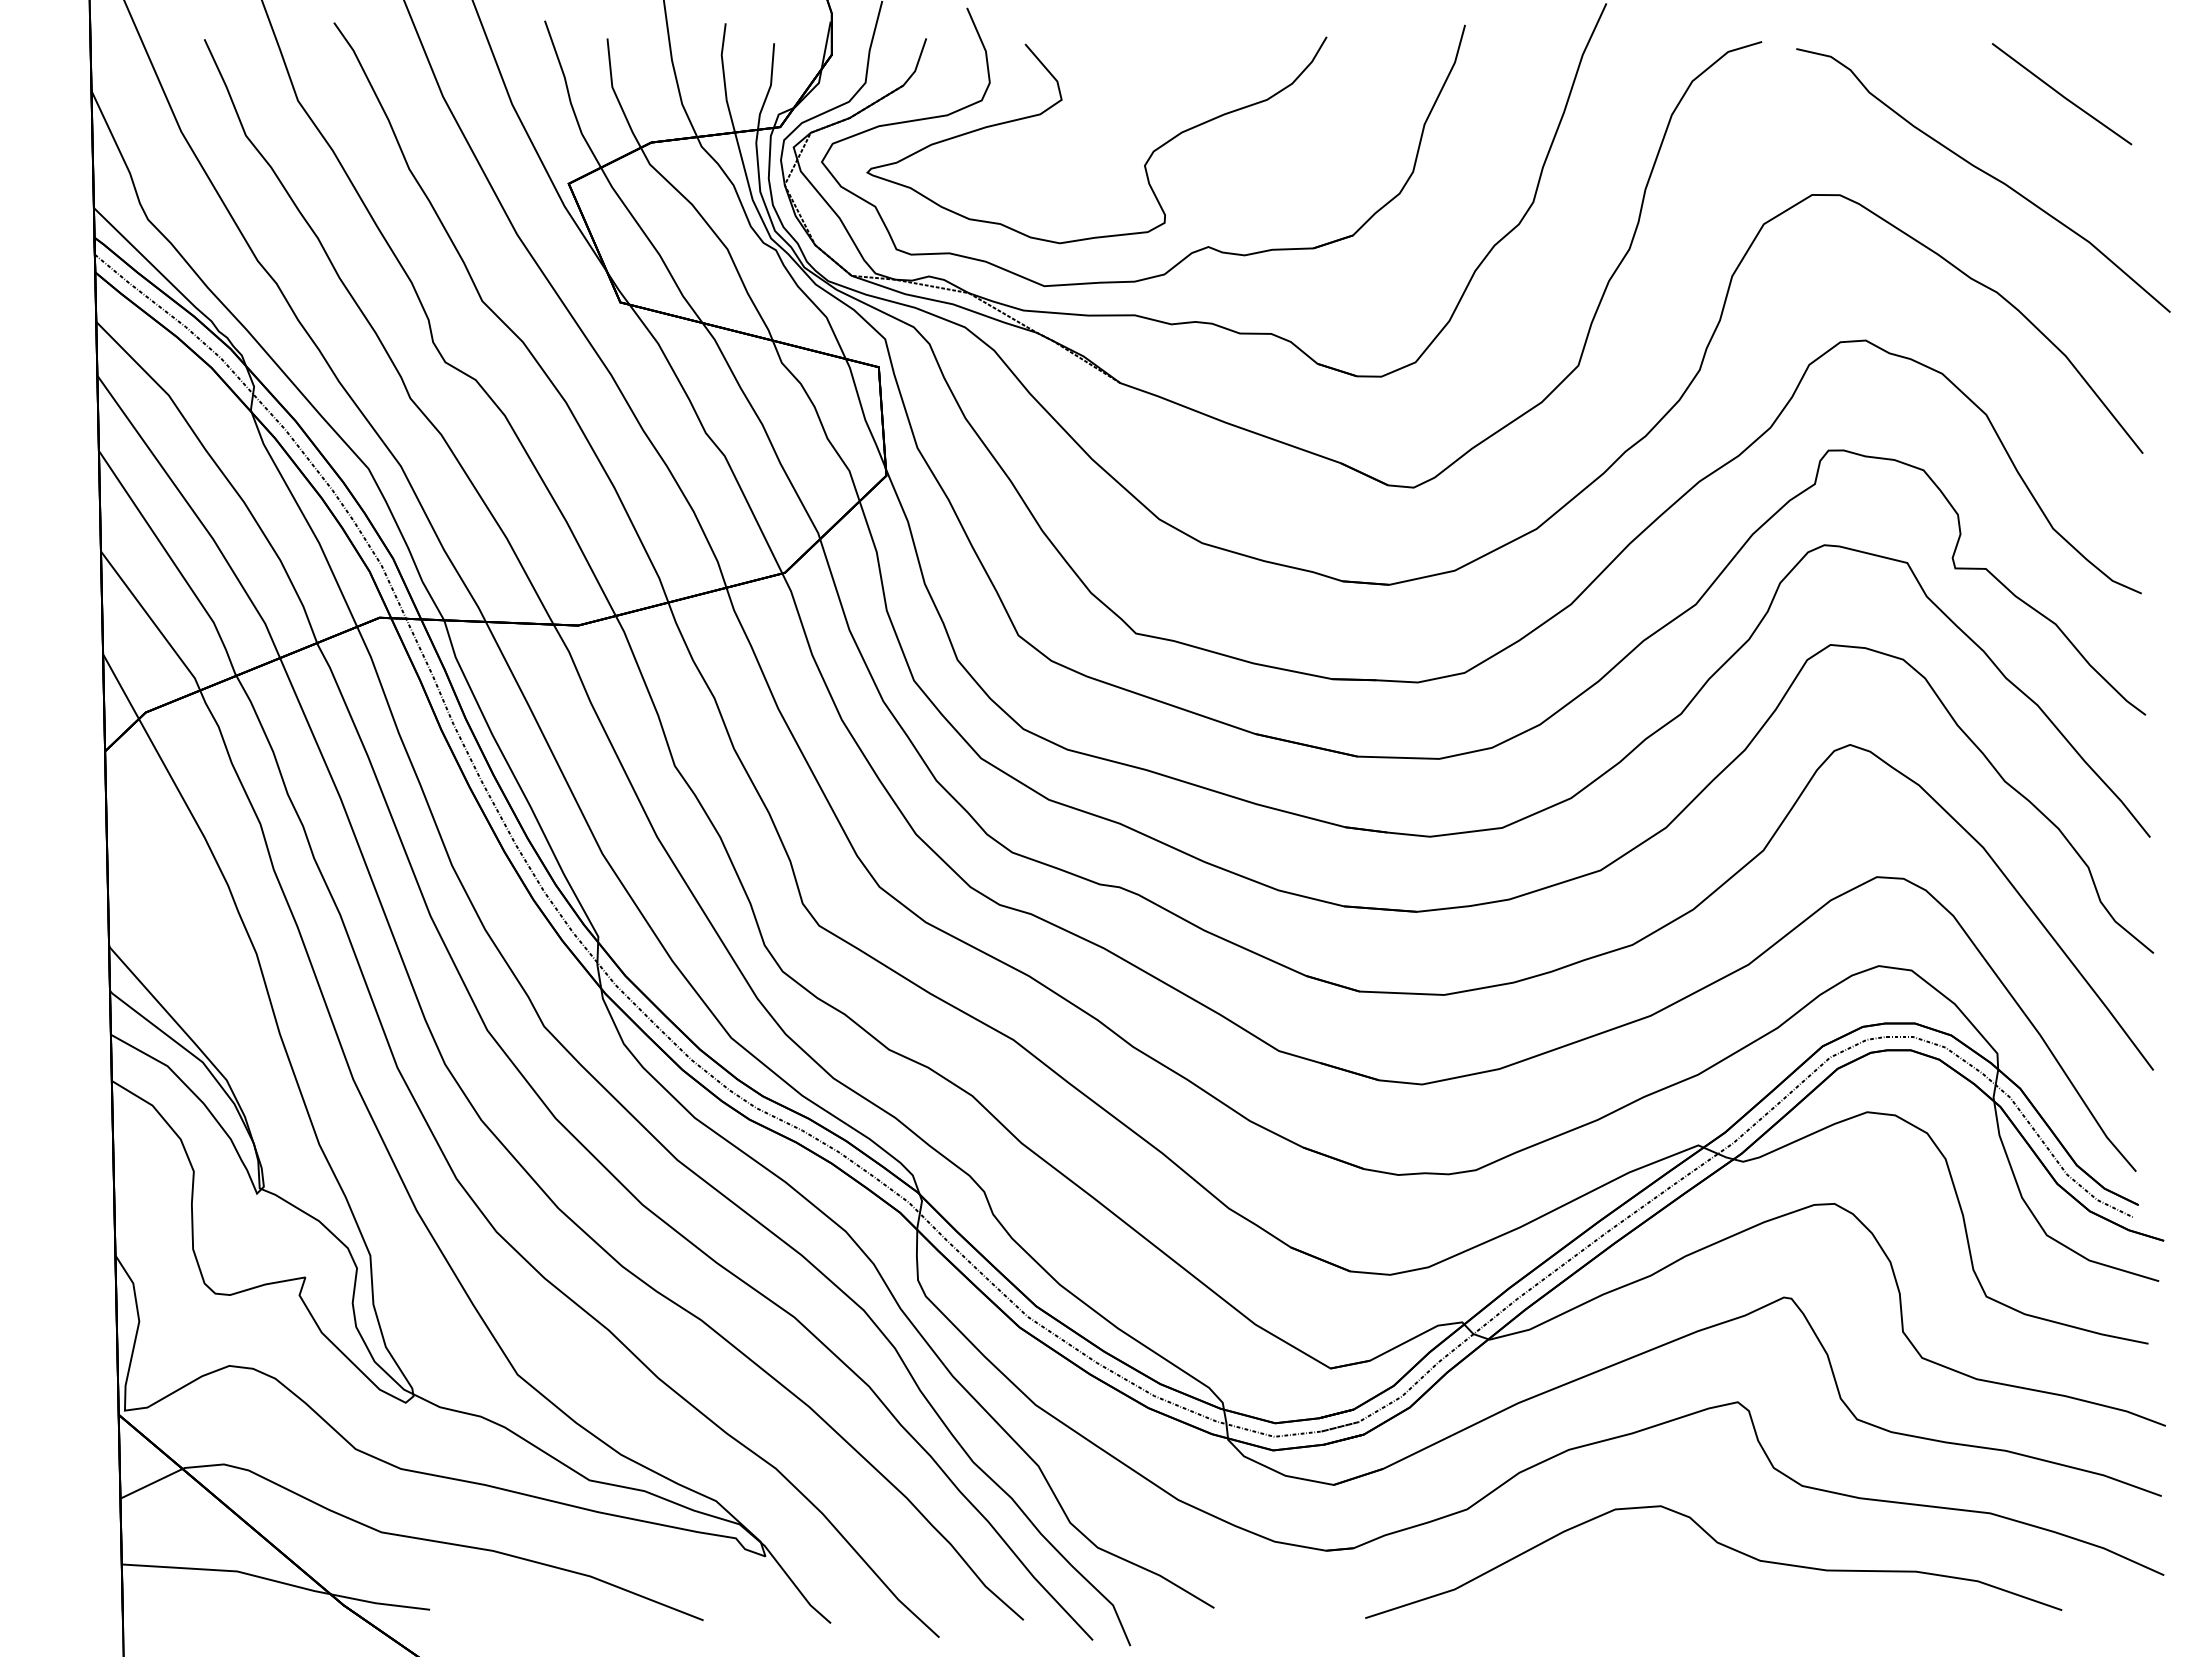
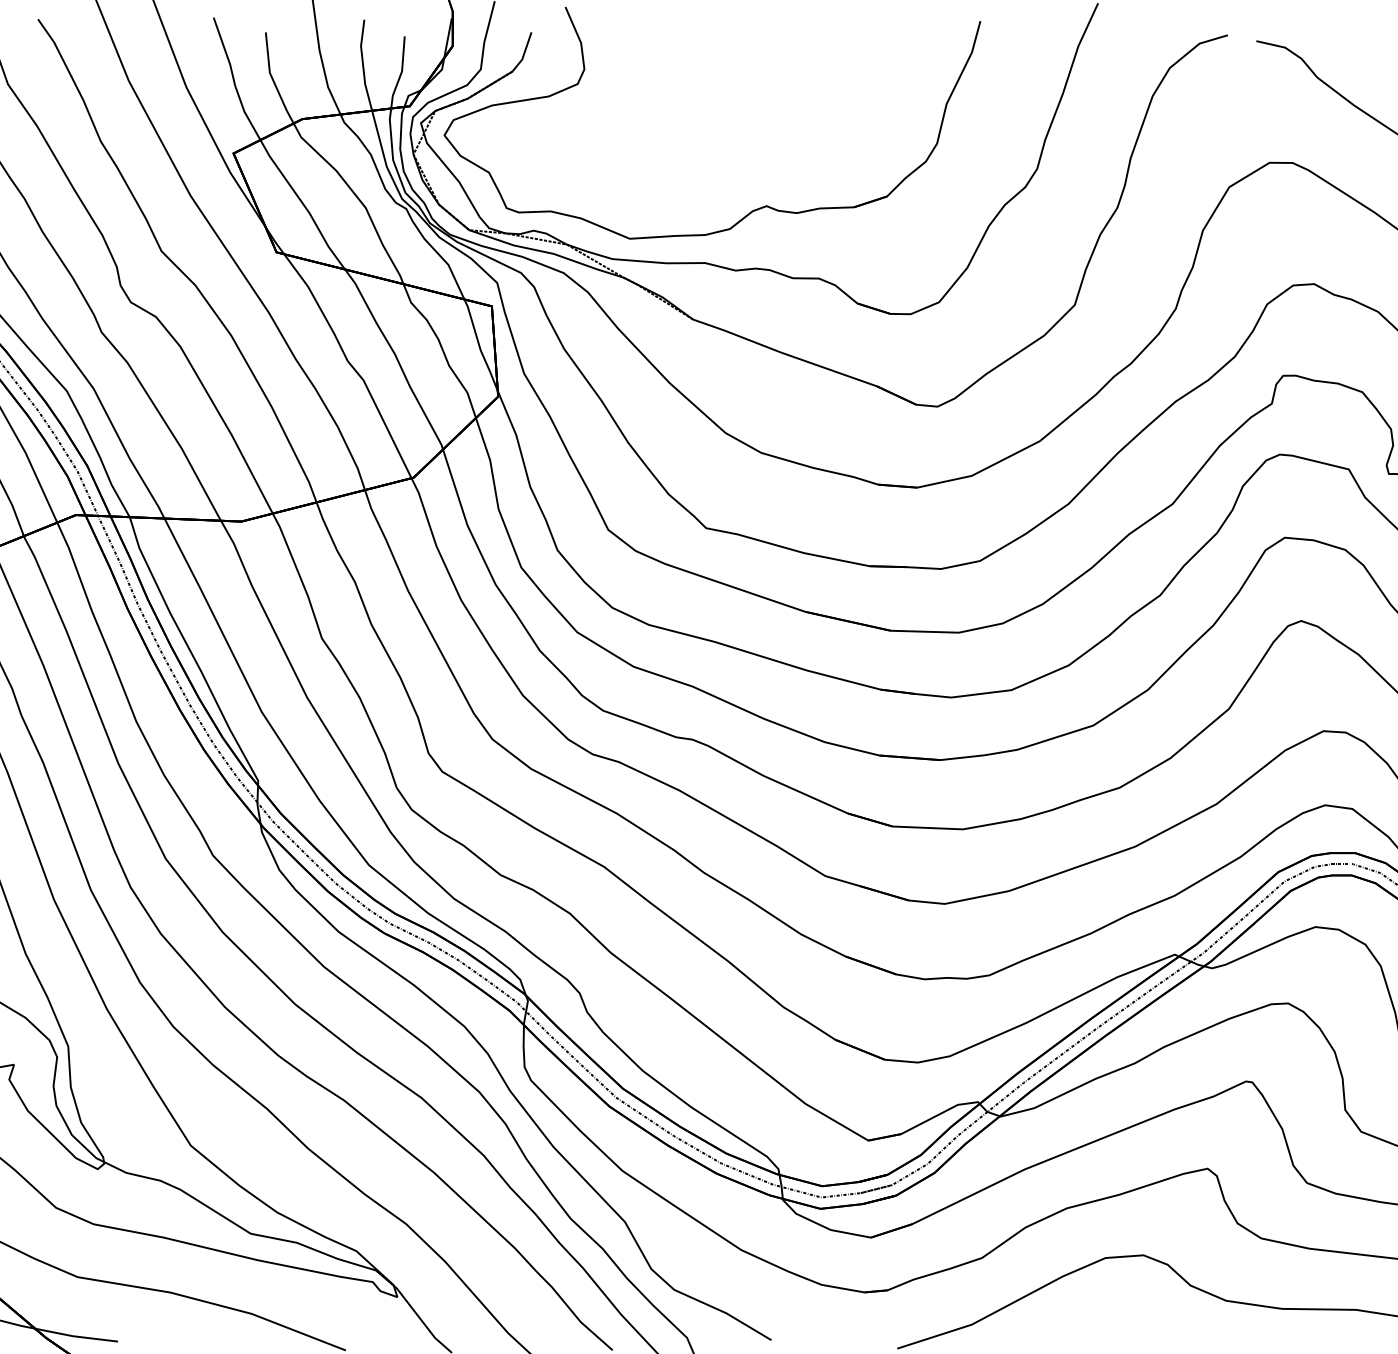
part: (1061, 101) -> (644, 84), removed

